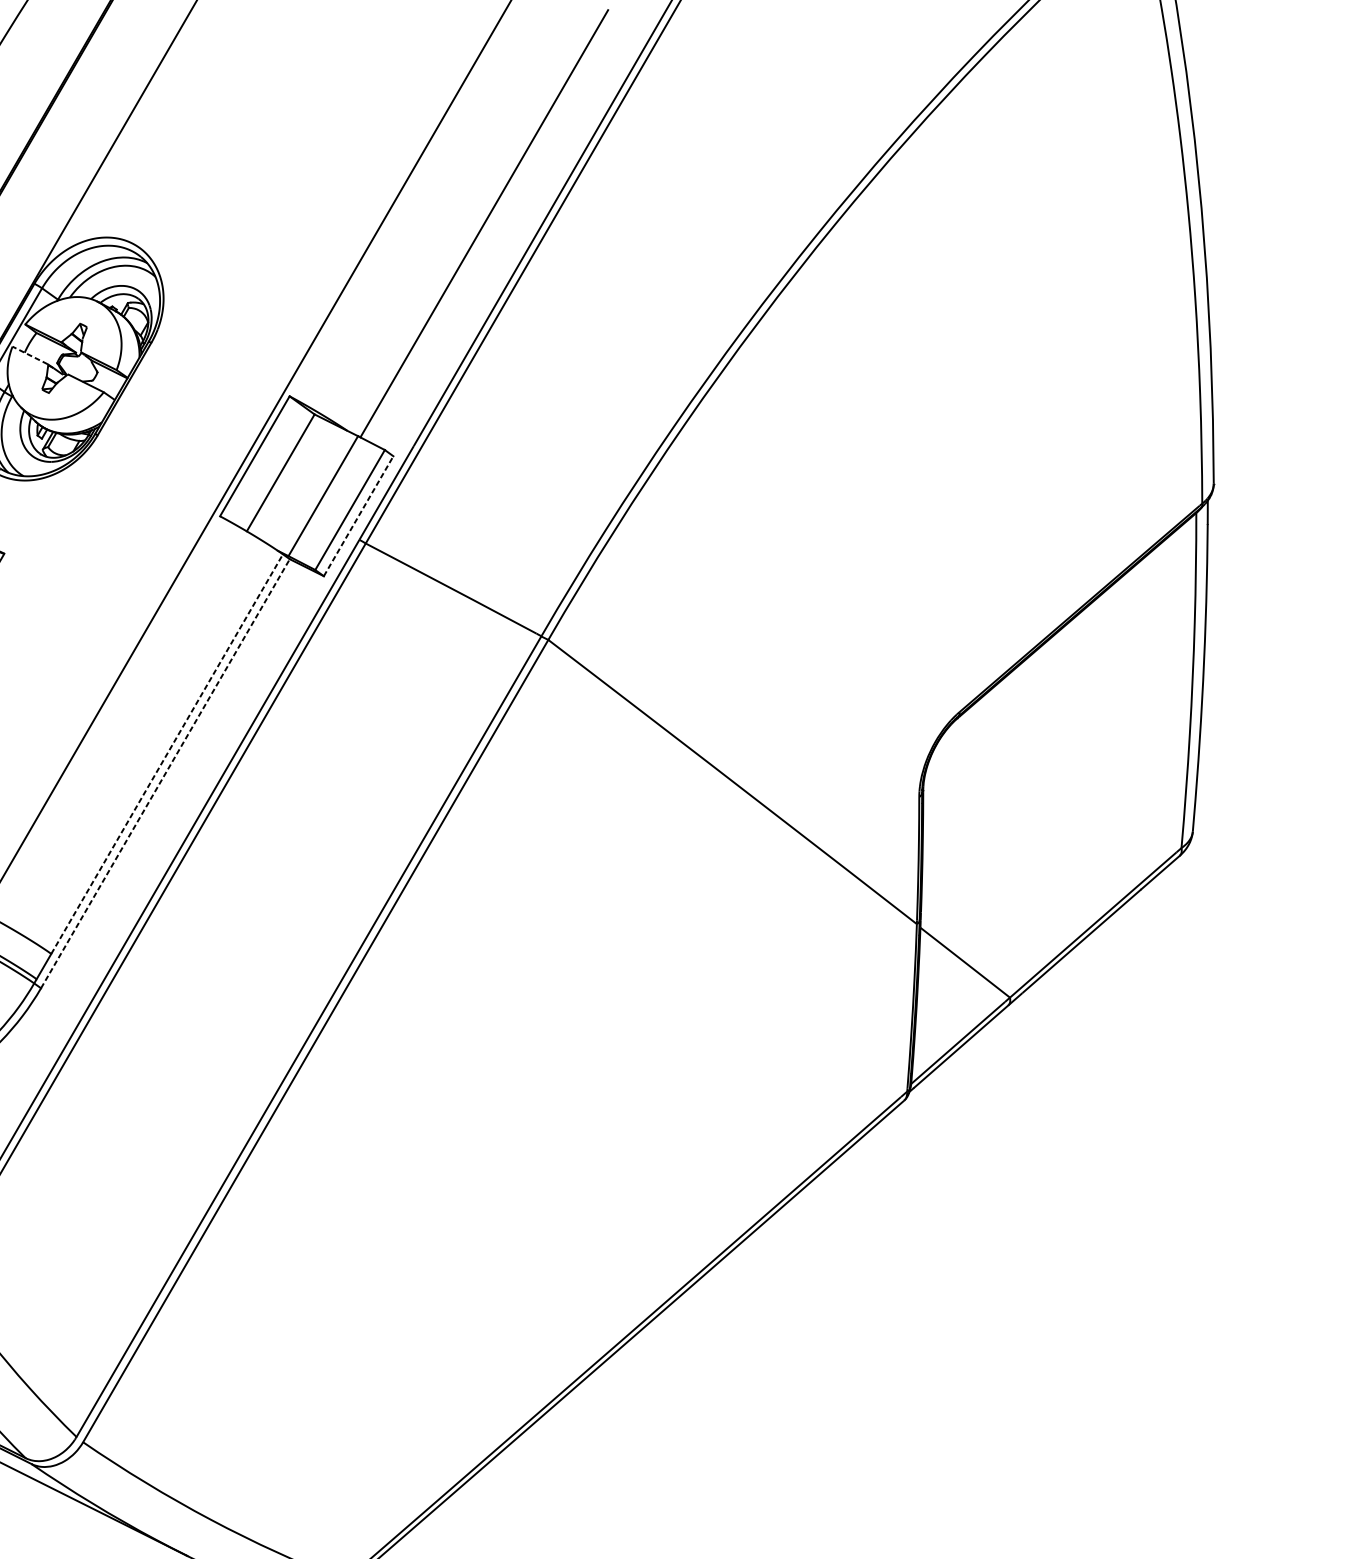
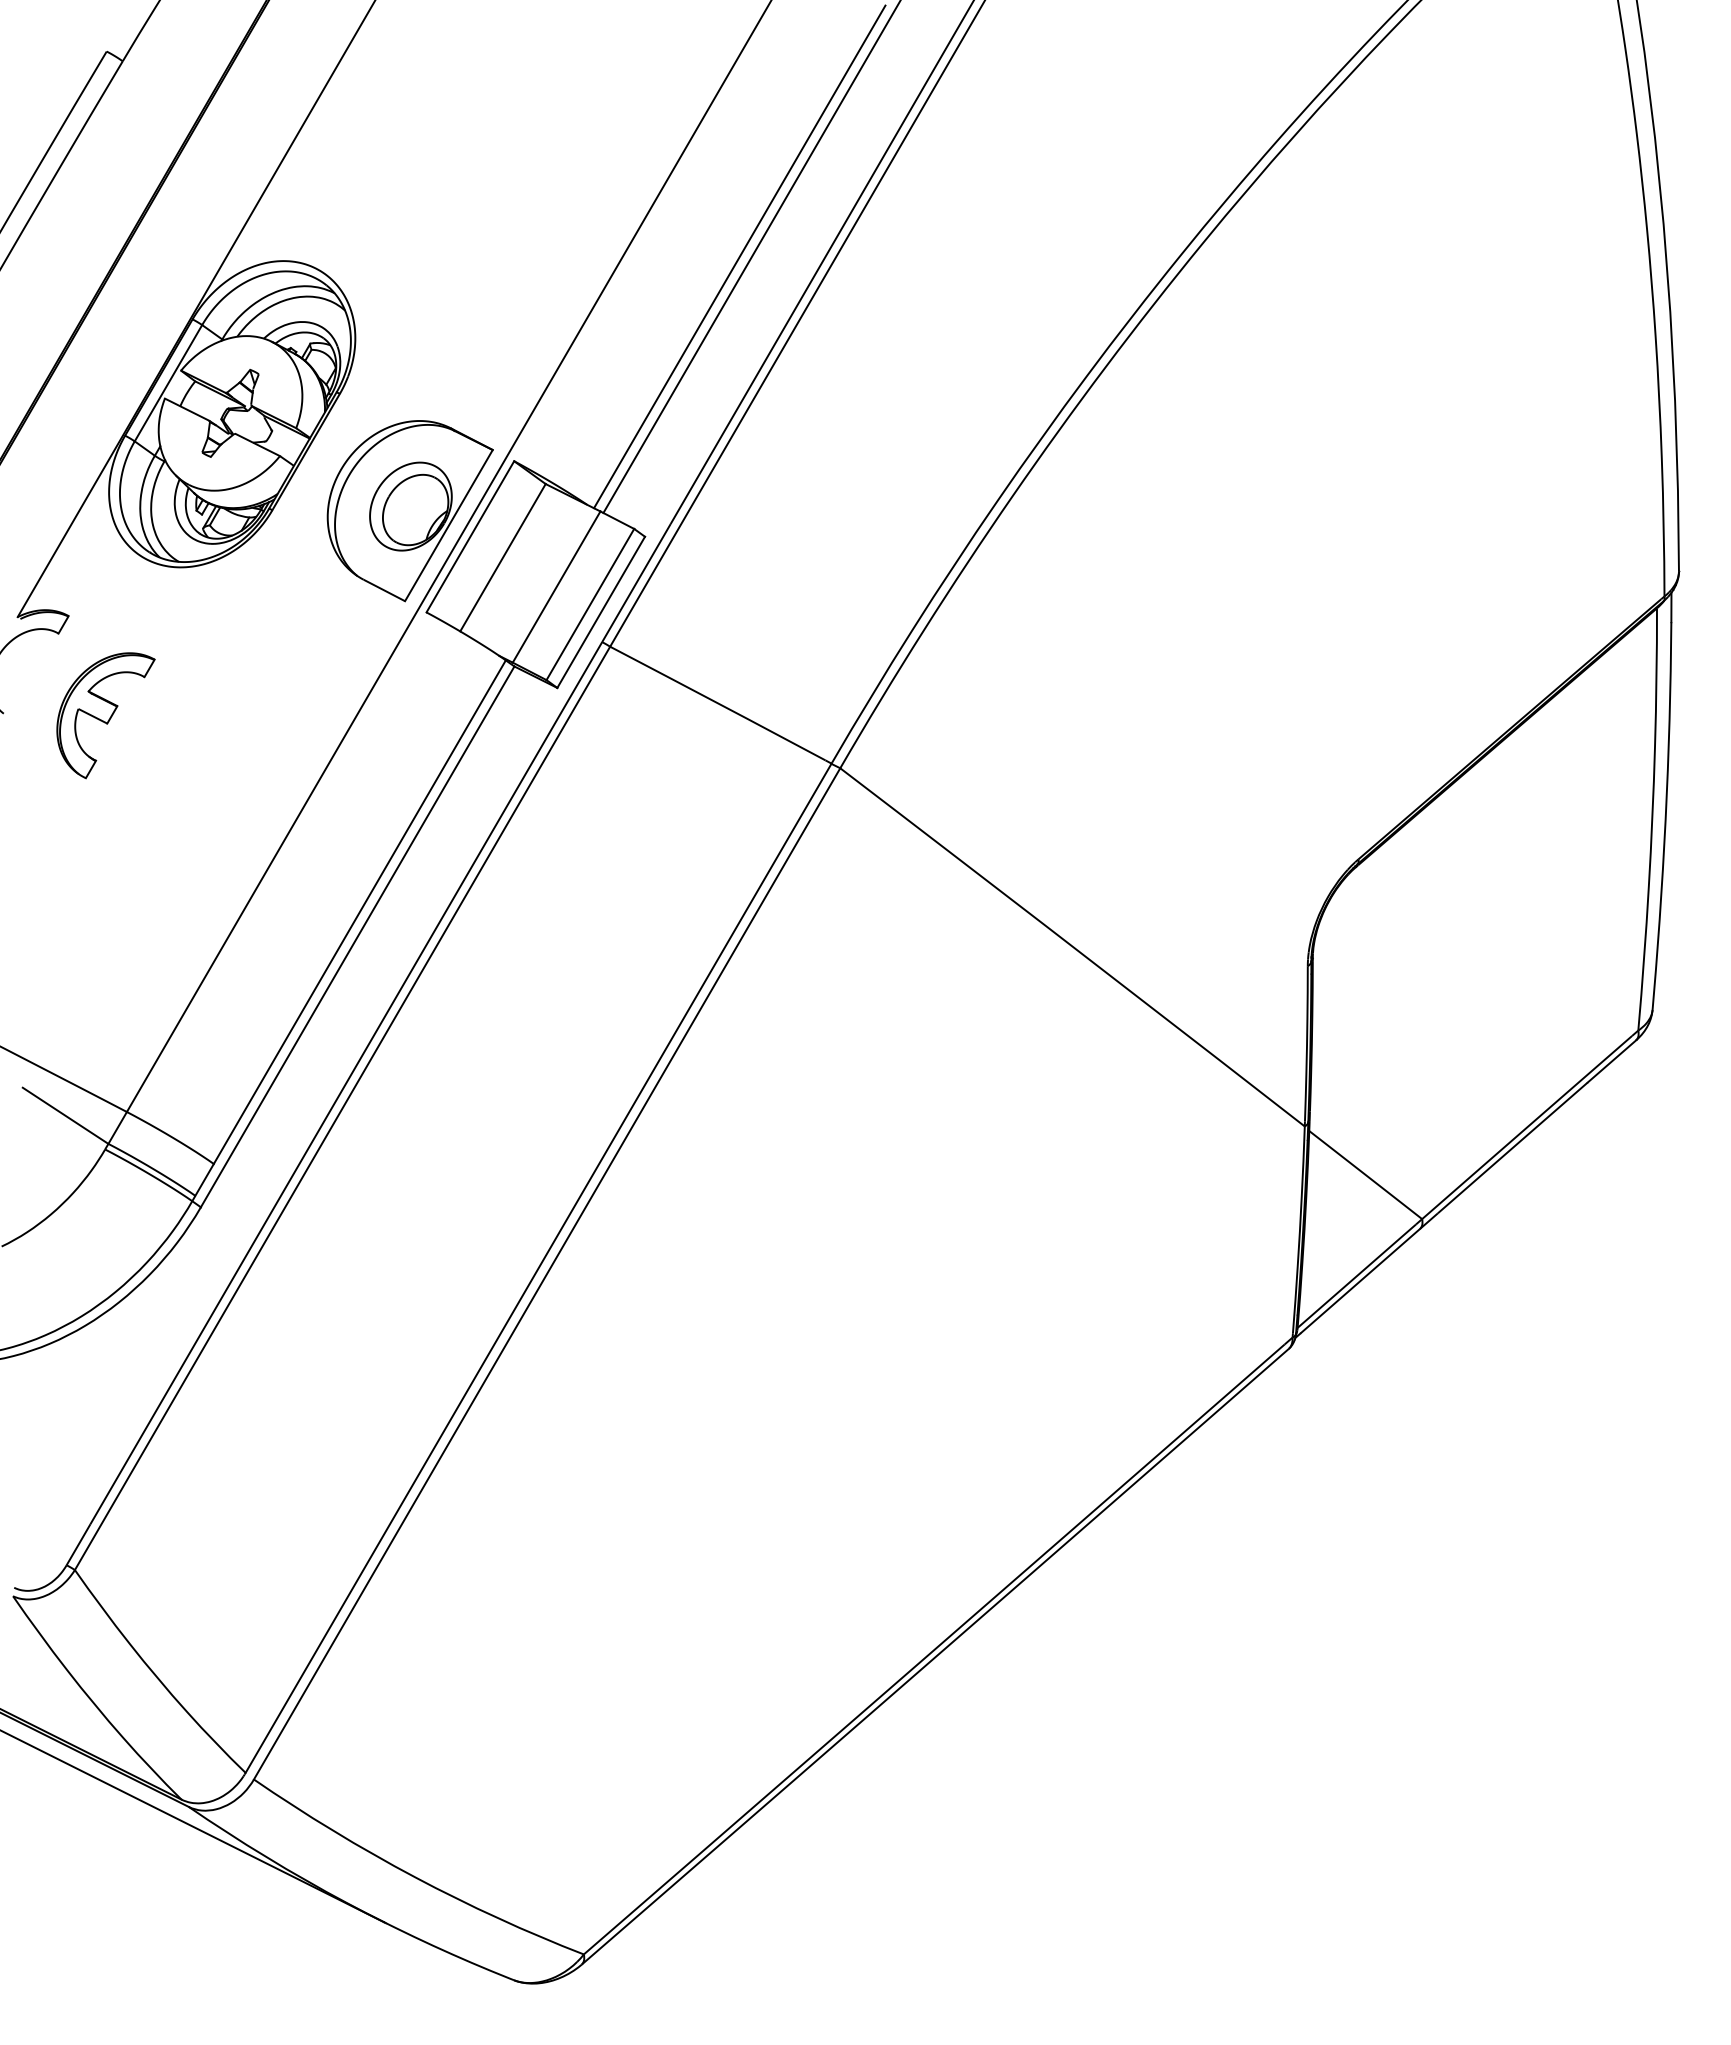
line: (468, 233) -> (739, 256), added
line: (30, 355) -> (187, 409), dashed -> solid
part: (206, 436) -> (409, 511), added
line: (358, 515) -> (601, 611), dashed -> solid
line: (167, 753) -> (360, 911), dashed -> solid
line: (165, 773) -> (357, 936), dashed -> solid

